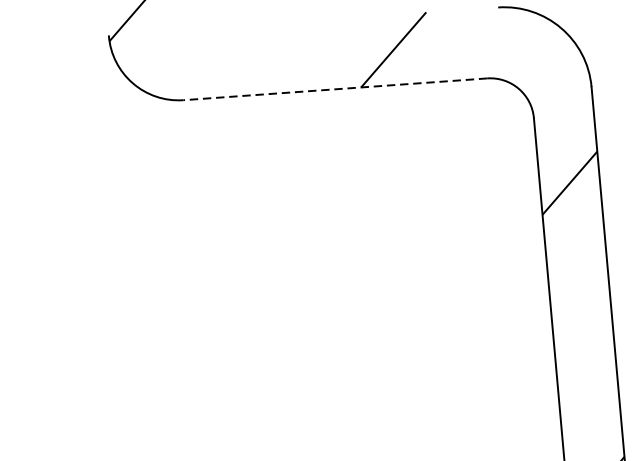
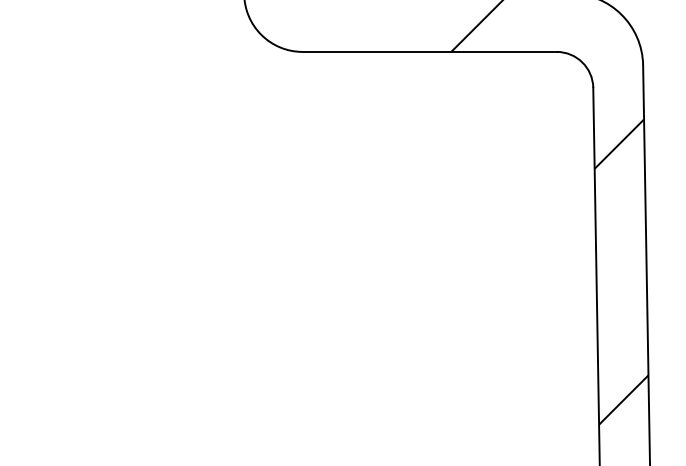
line: (335, 88) -> (429, 51), dashed -> solid

